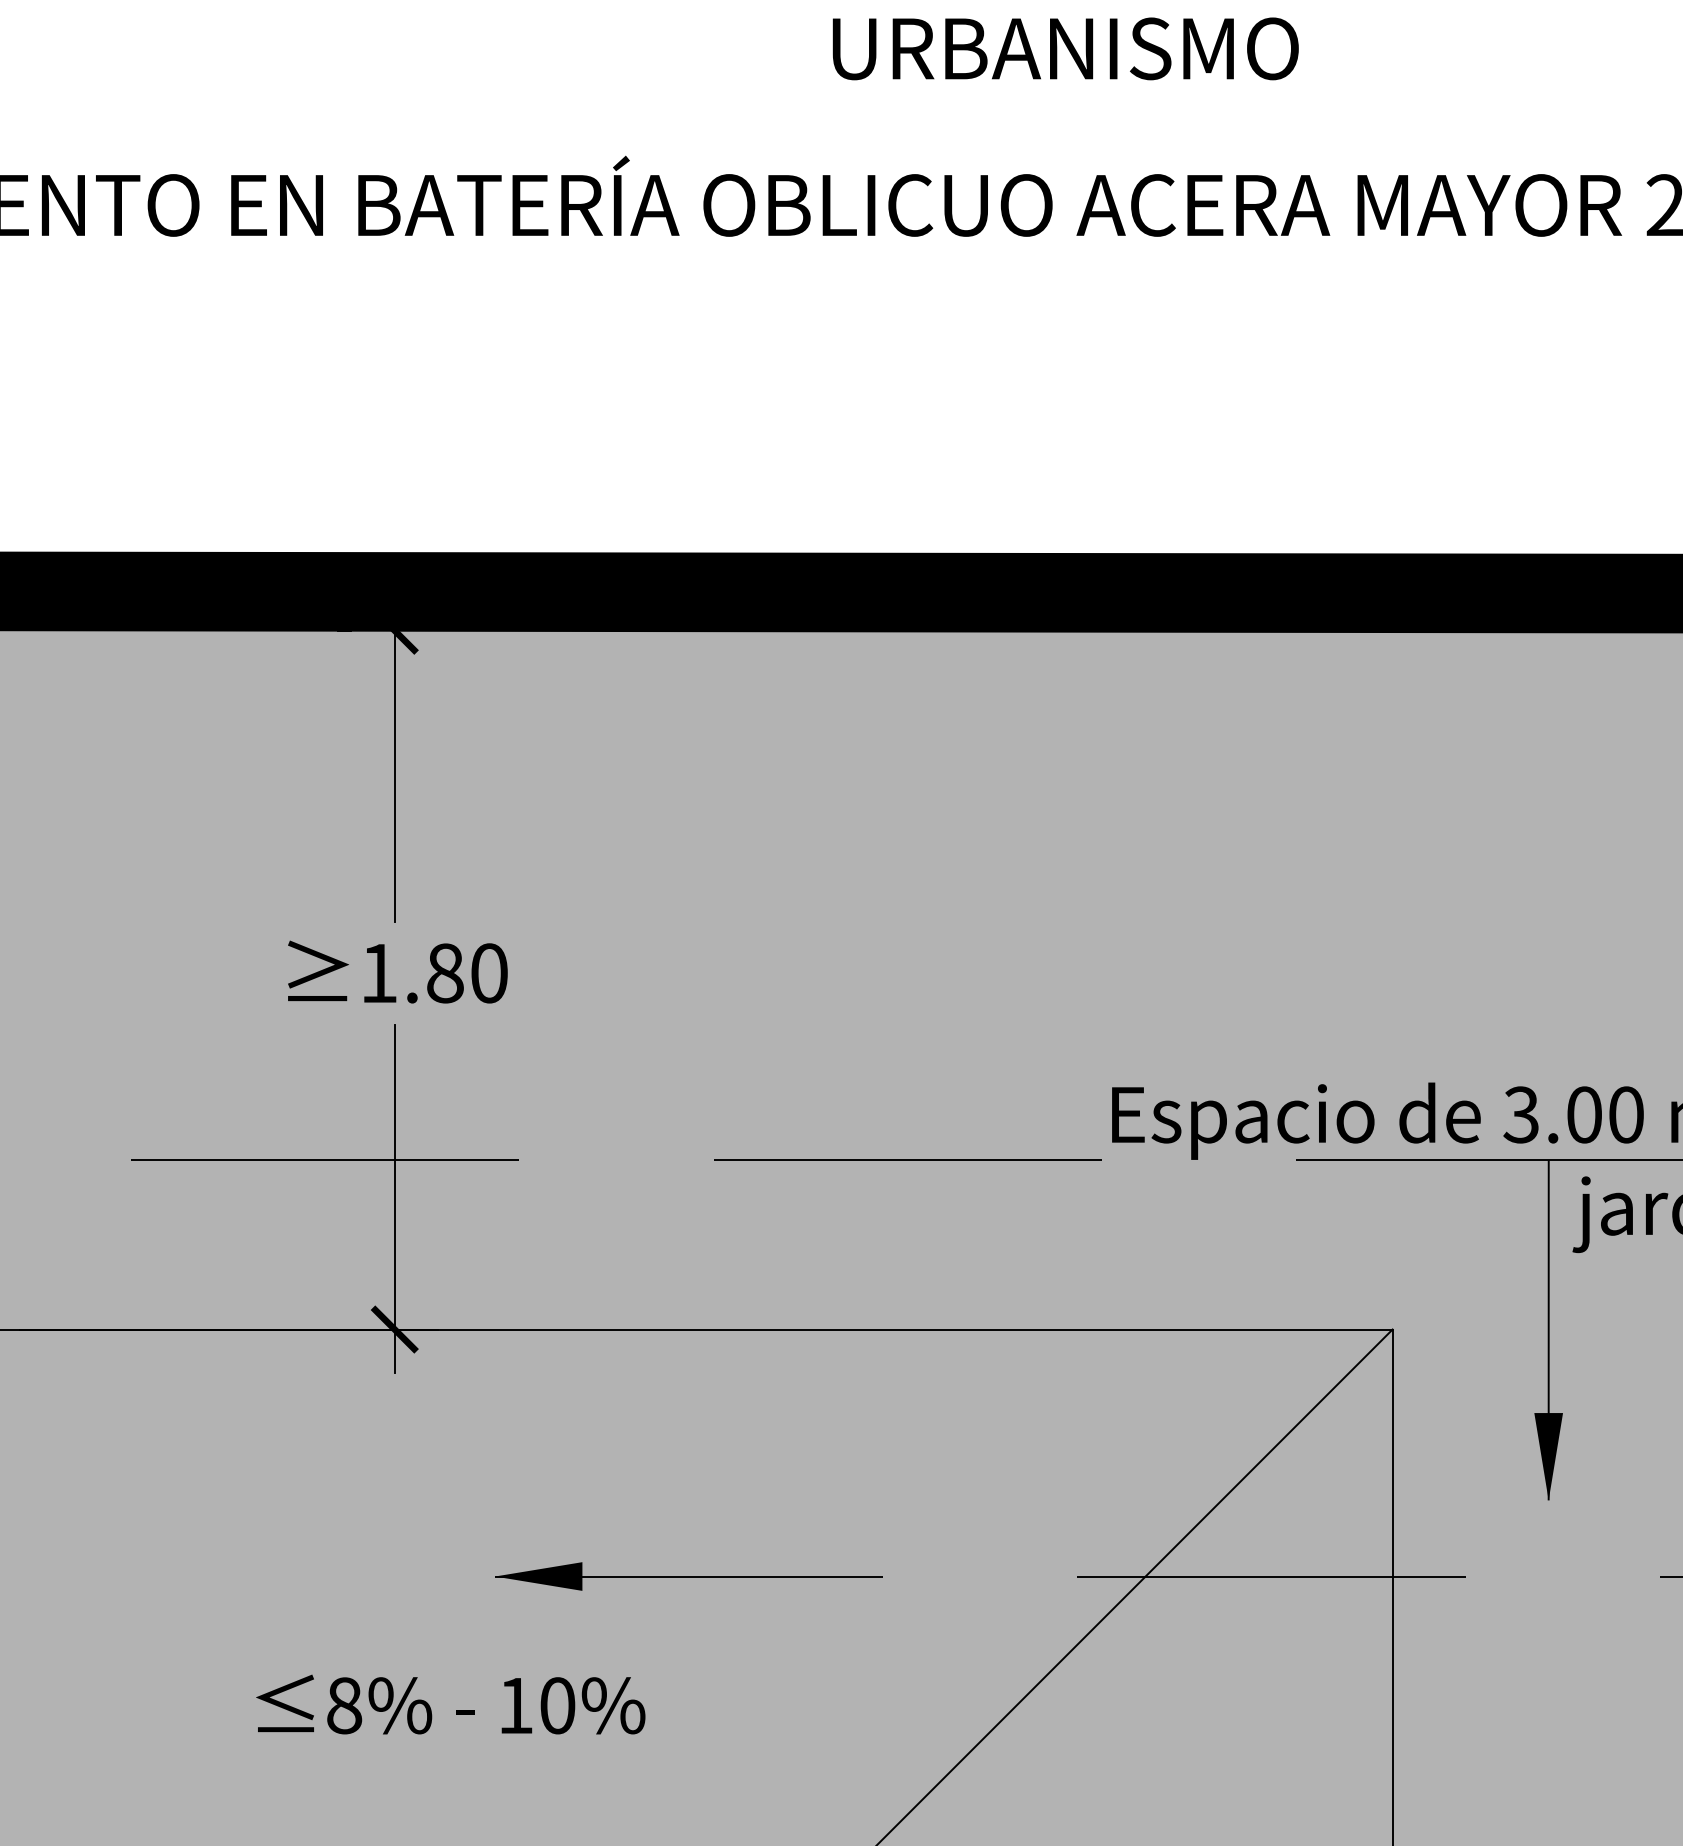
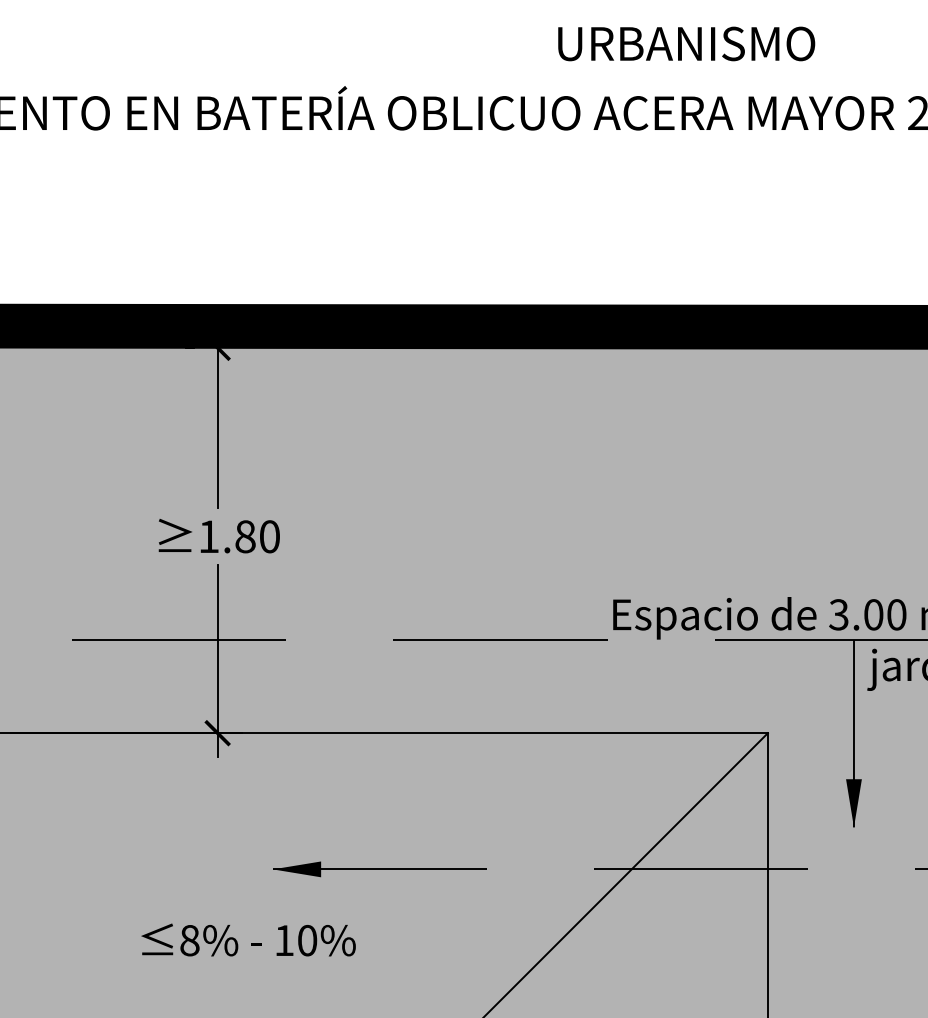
text: (1065, 48) -> (686, 43), moved

